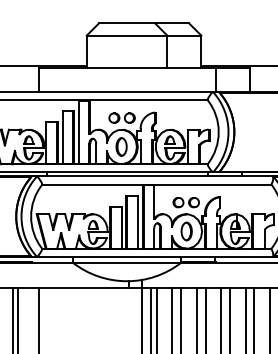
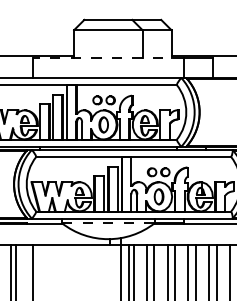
line: (127, 67) -> (108, 57), solid -> dashed
line: (127, 262) -> (108, 223), solid -> dashed

